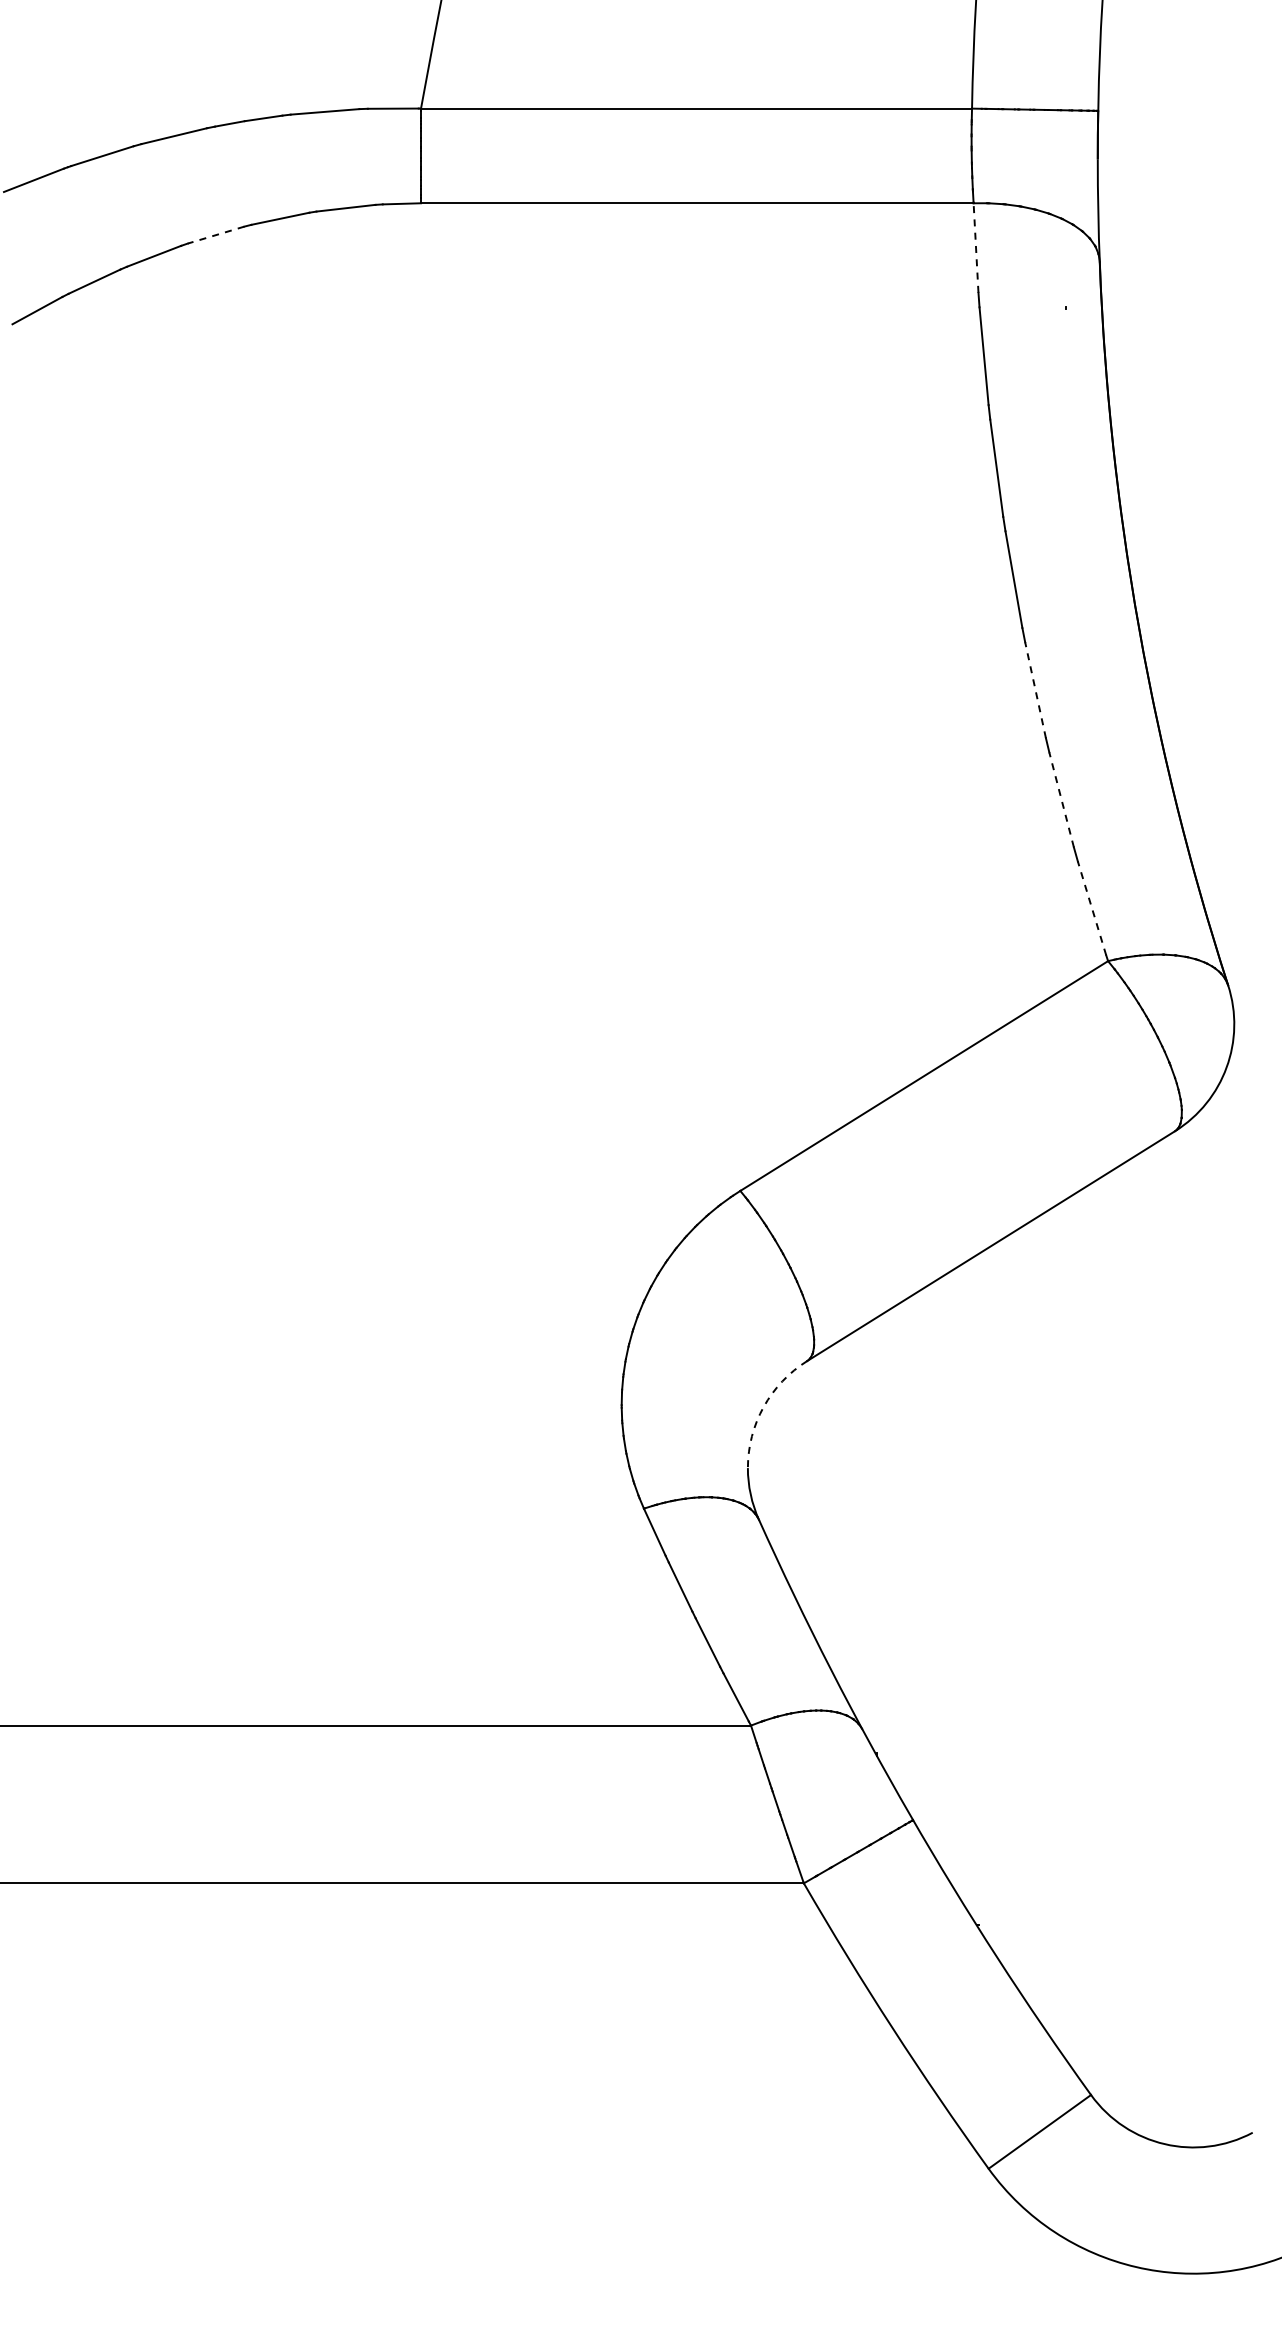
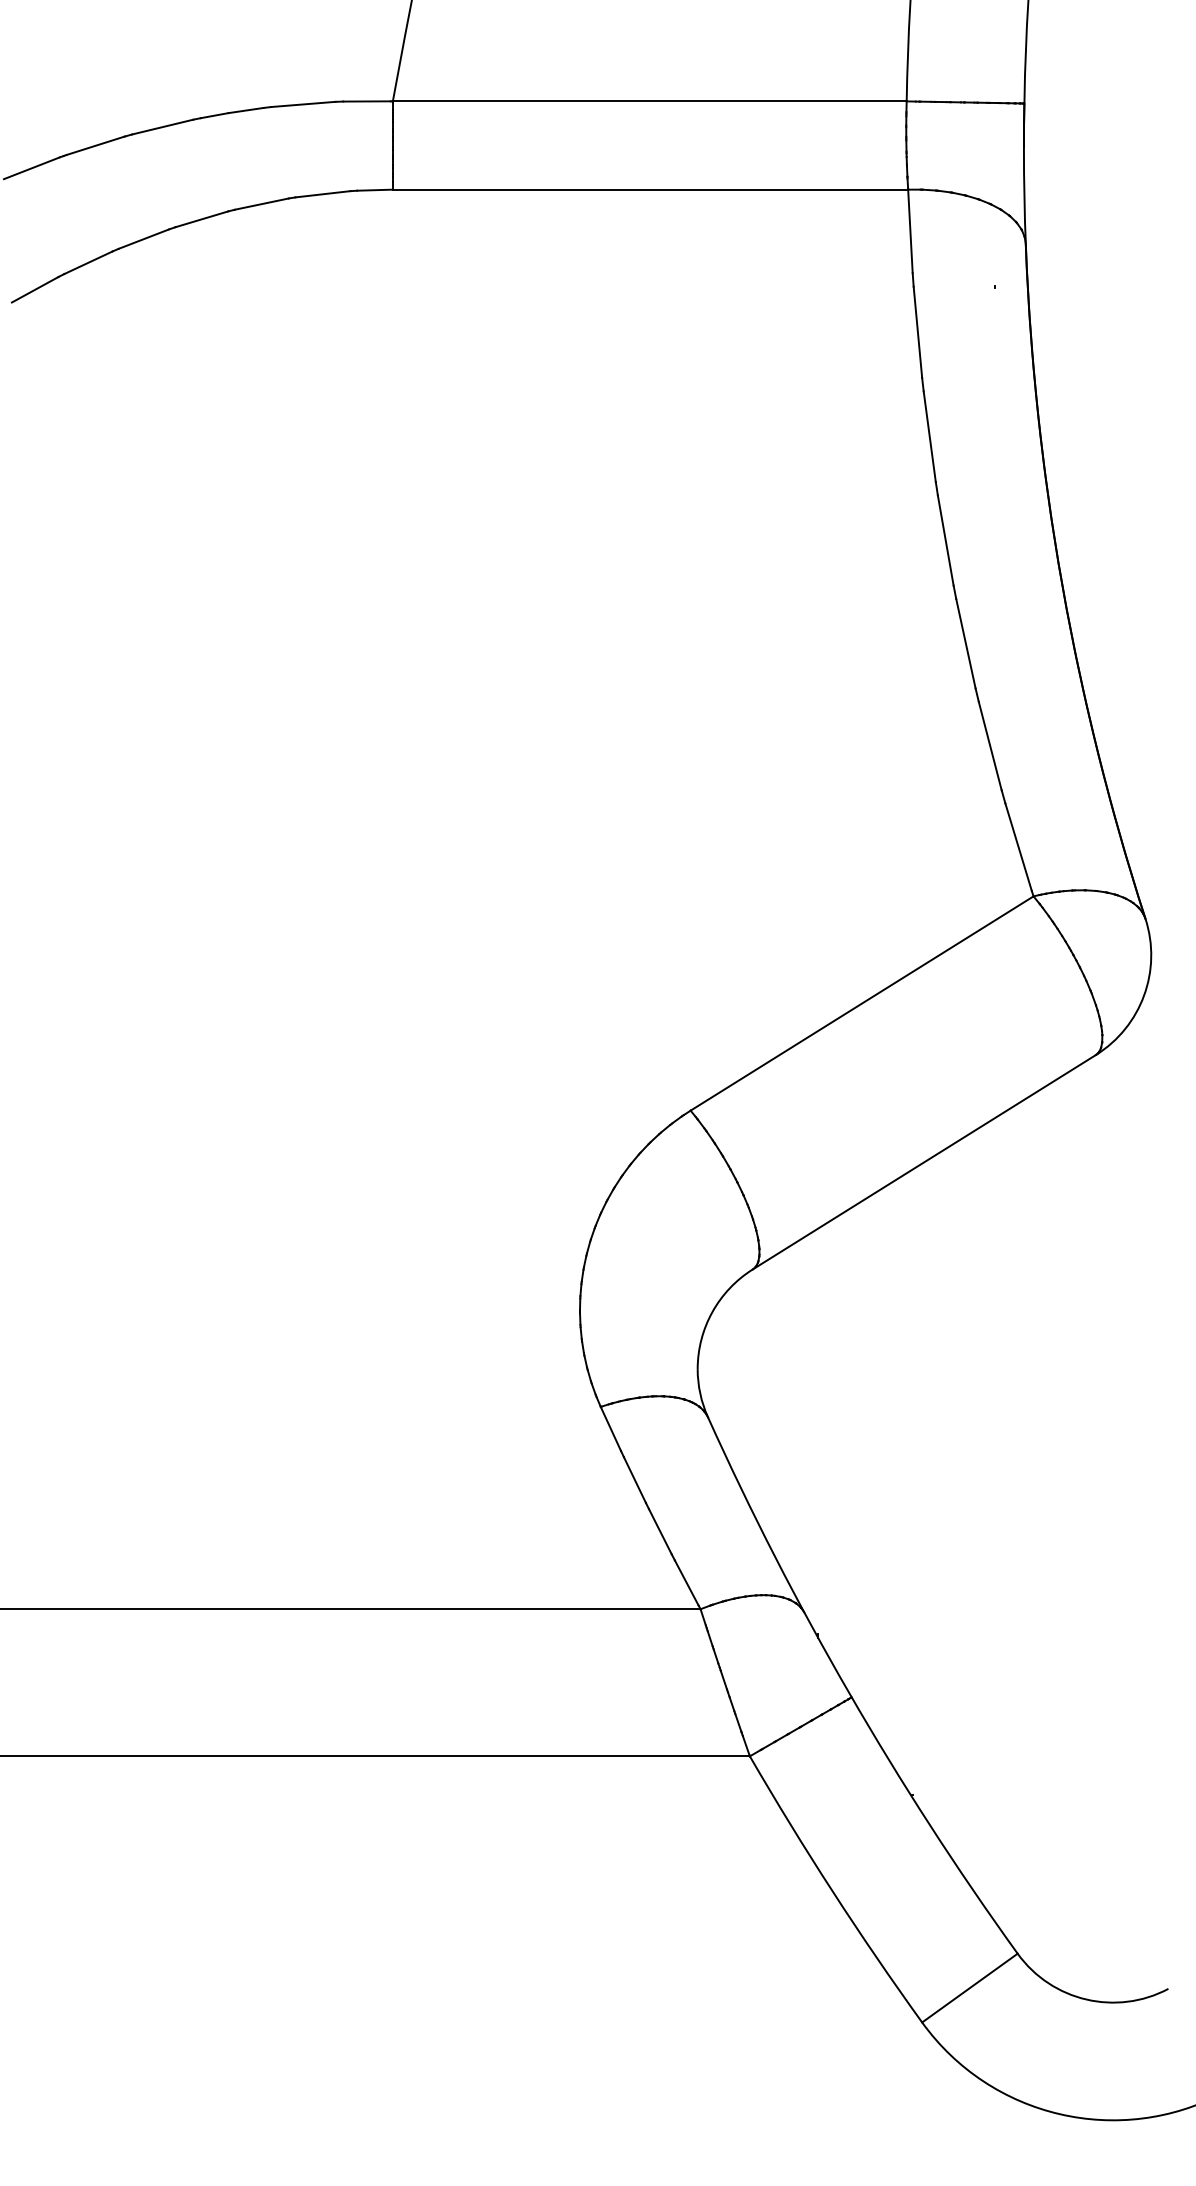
line: (216, 235) -> (202, 219), dashed -> solid
line: (976, 248) -> (910, 231), dashed -> solid
line: (1035, 689) -> (965, 643), dashed -> solid
line: (1061, 799) -> (990, 745), dashed -> solid
line: (1091, 907) -> (1018, 846), dashed -> solid
arc: (763, 1406) -> (712, 1311), dashed -> solid

